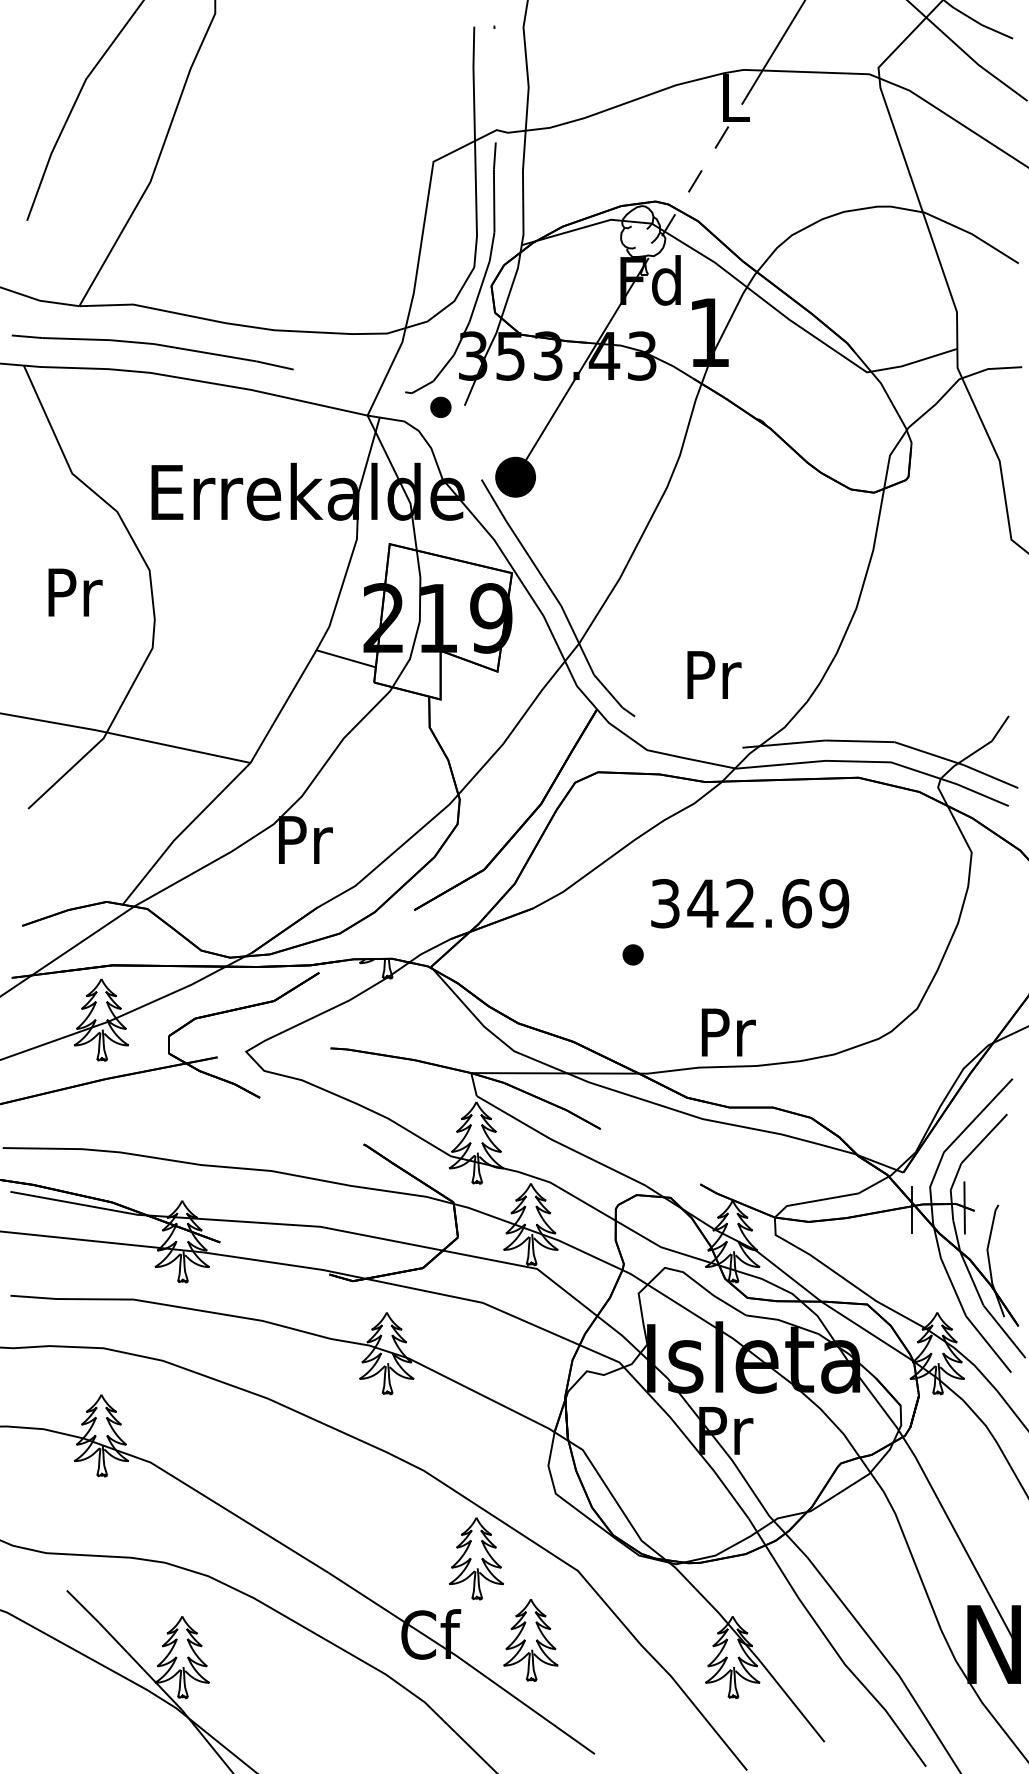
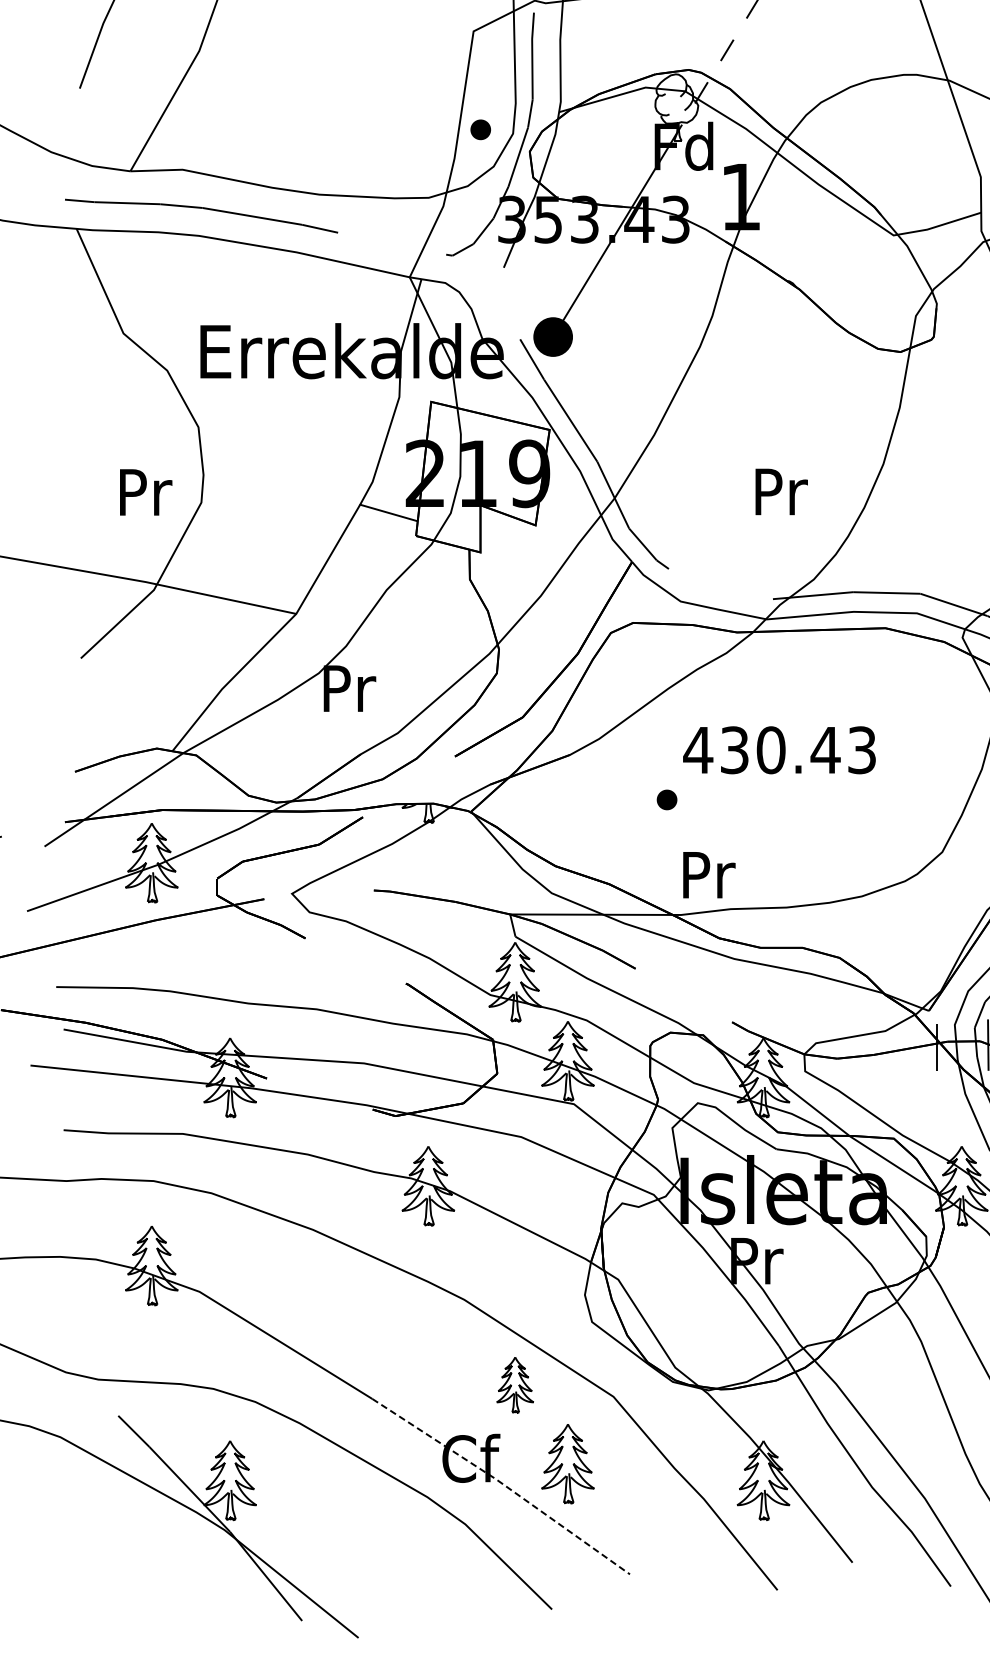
part: (440, 406) -> (480, 128), moved
text: (75, 592) -> (146, 492), moved
text: (714, 674) -> (781, 491), moved
text: (749, 903) -> (779, 750), 342.69 -> 430.43
text: (728, 1032) -> (709, 875), moved
part: (476, 1558) -> (515, 1384), size x0.7
line: (463, 1660) -> (502, 1483), solid -> dashed

